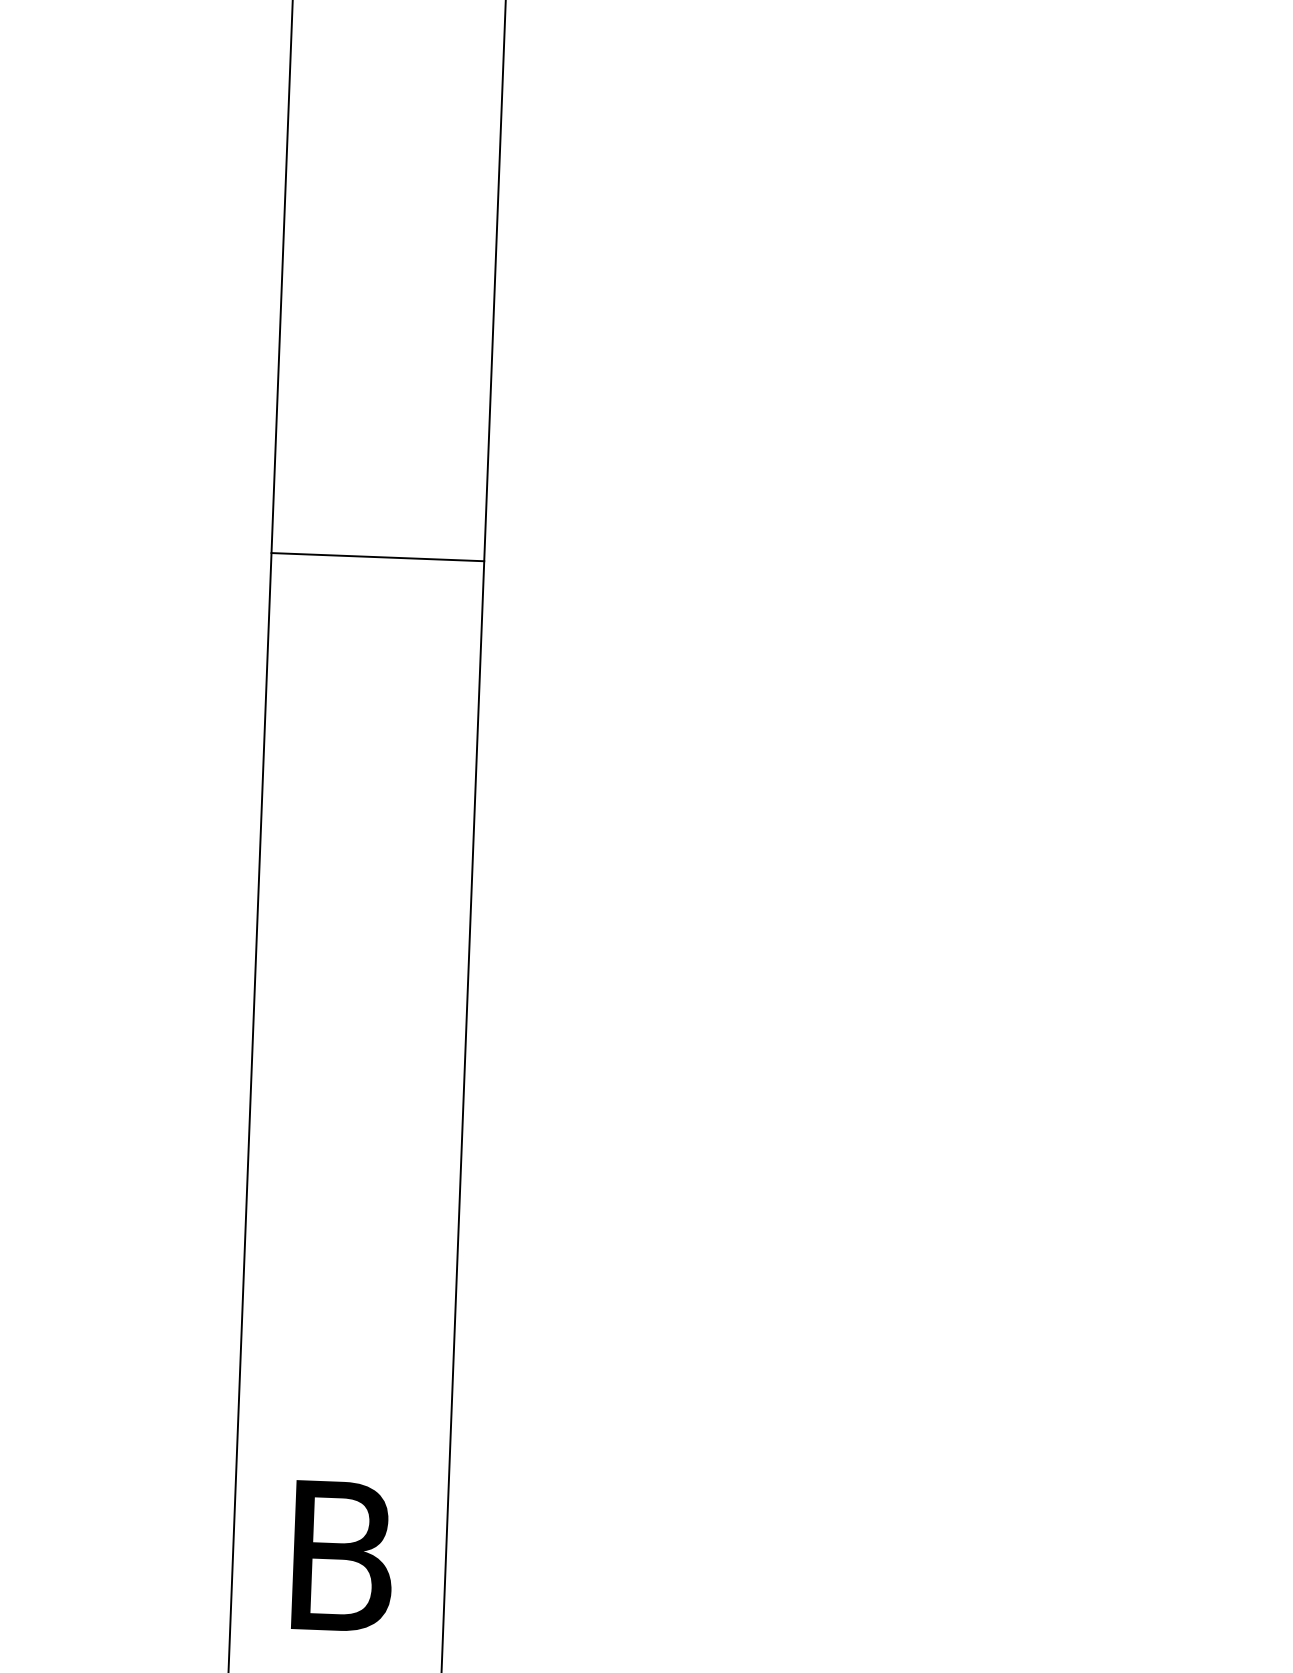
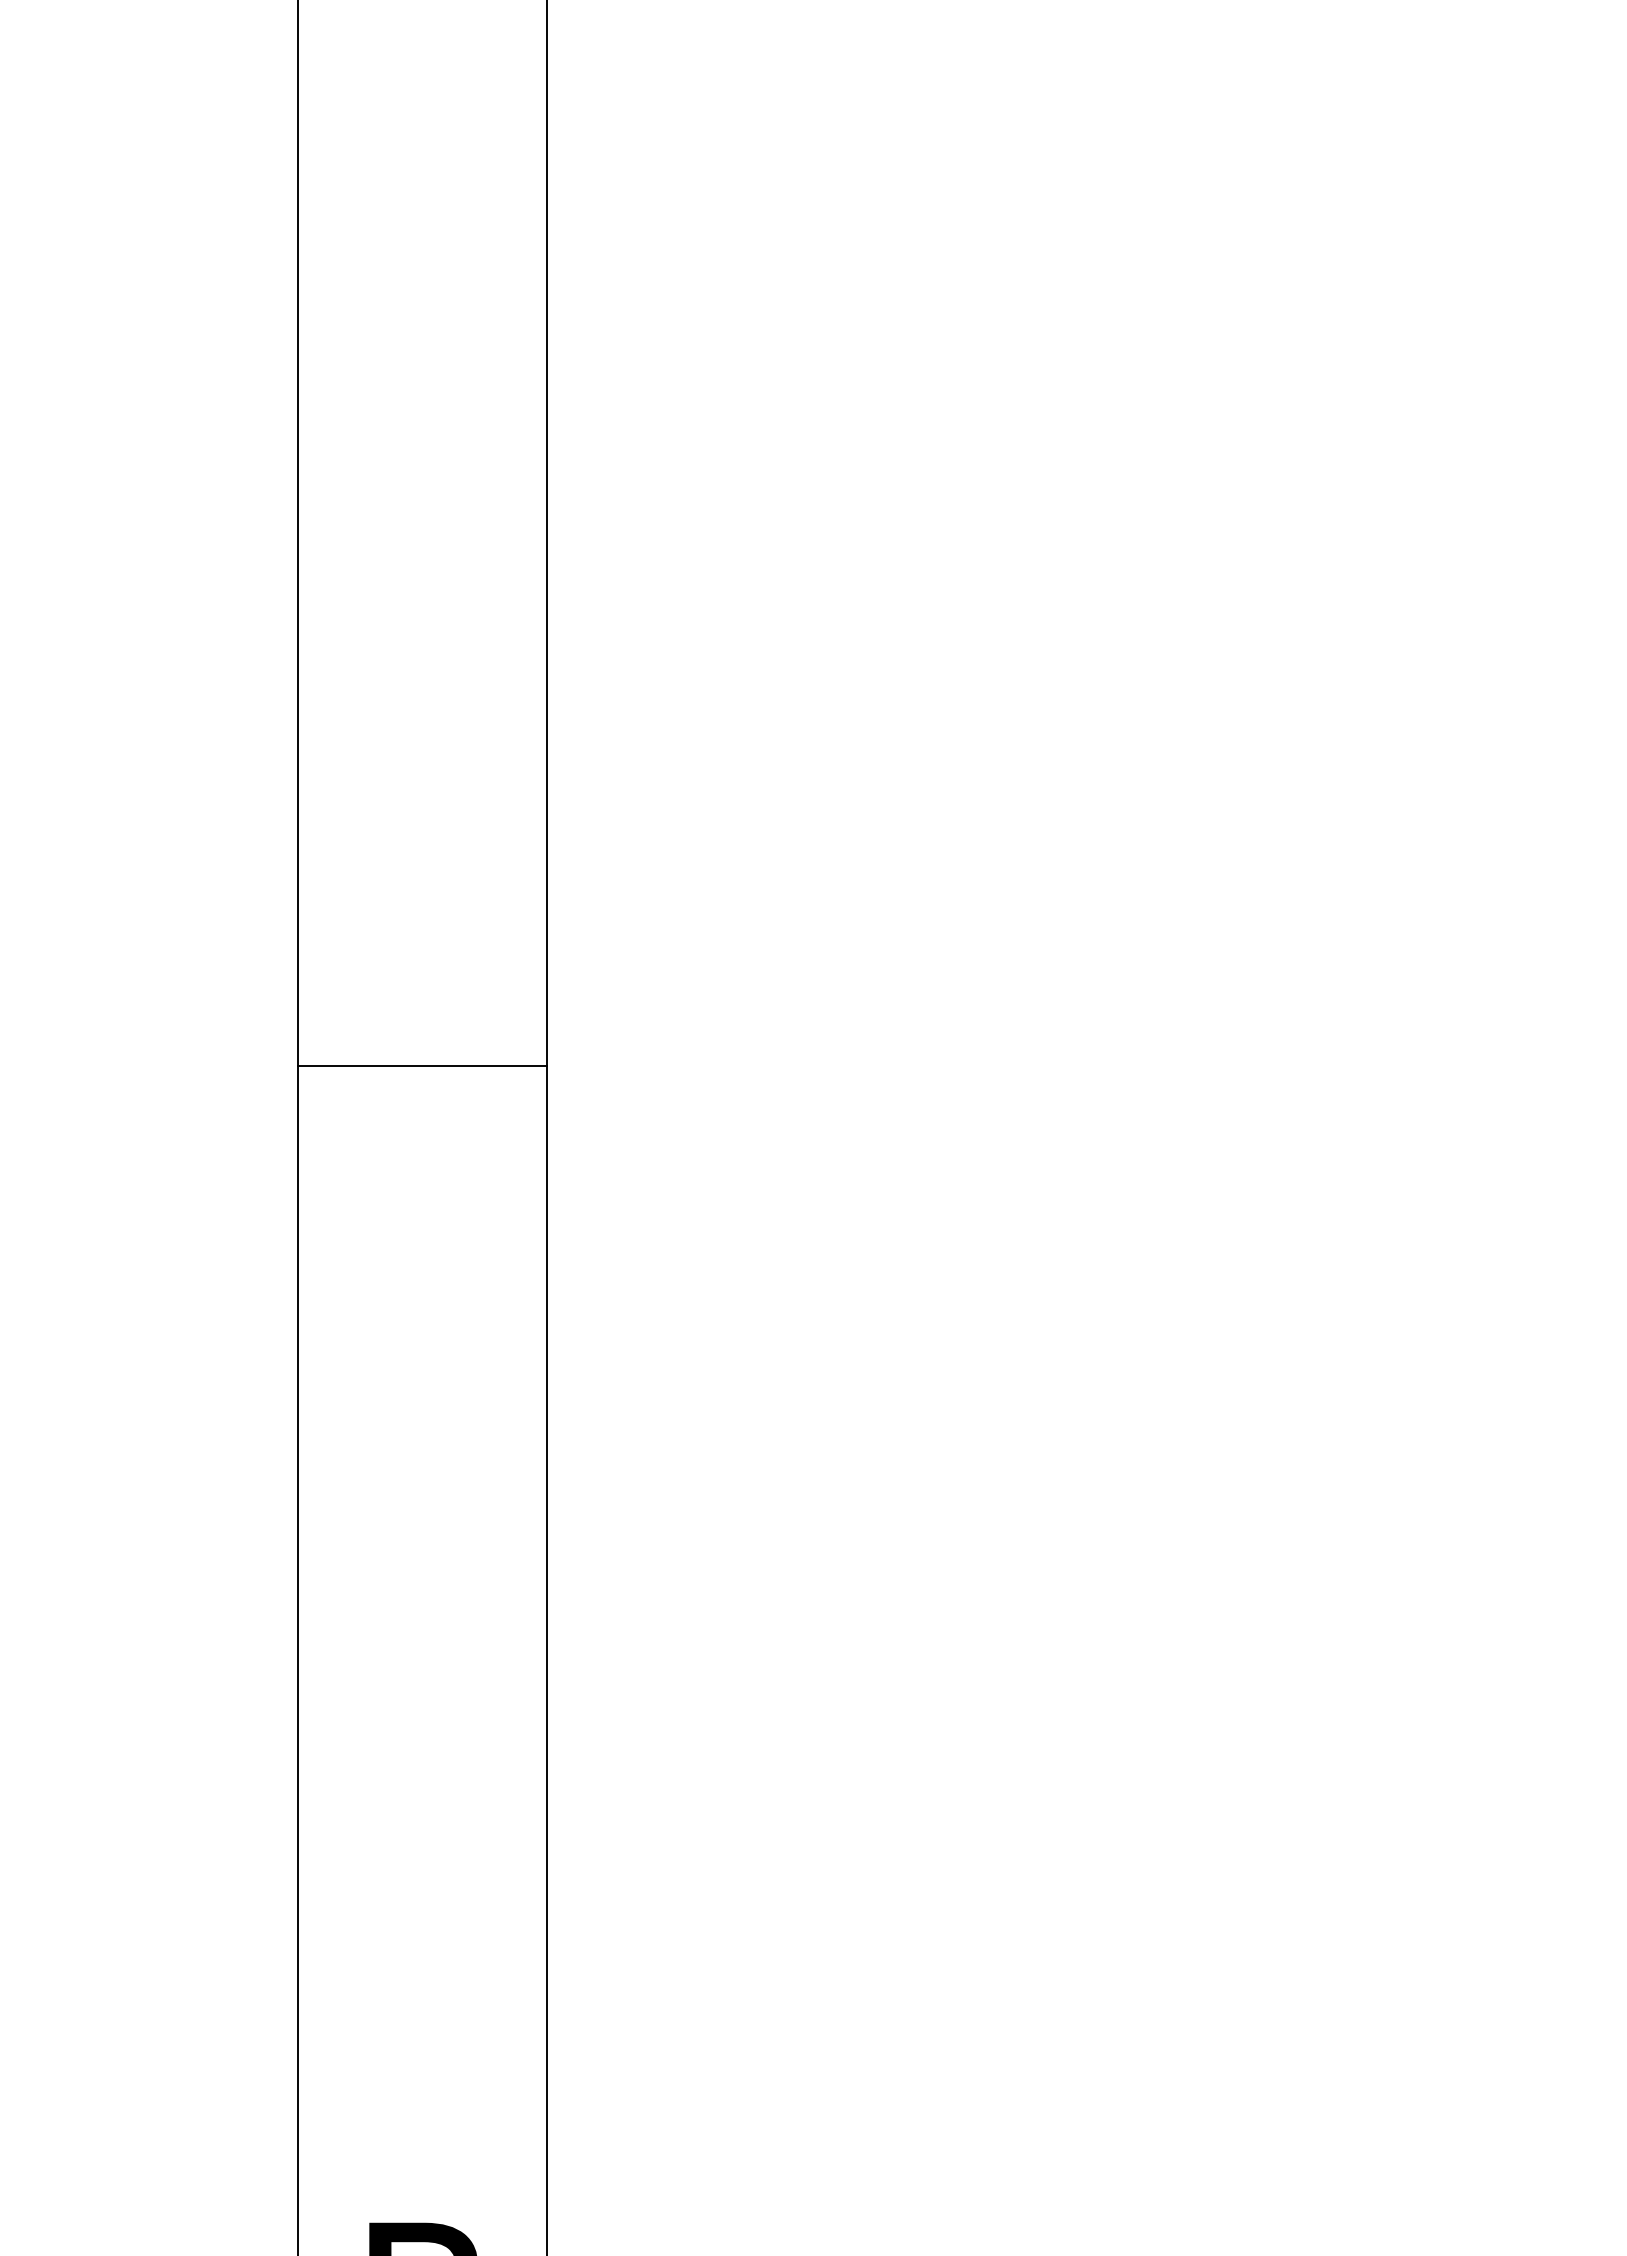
line: (377, 556) -> (422, 1065), moved

